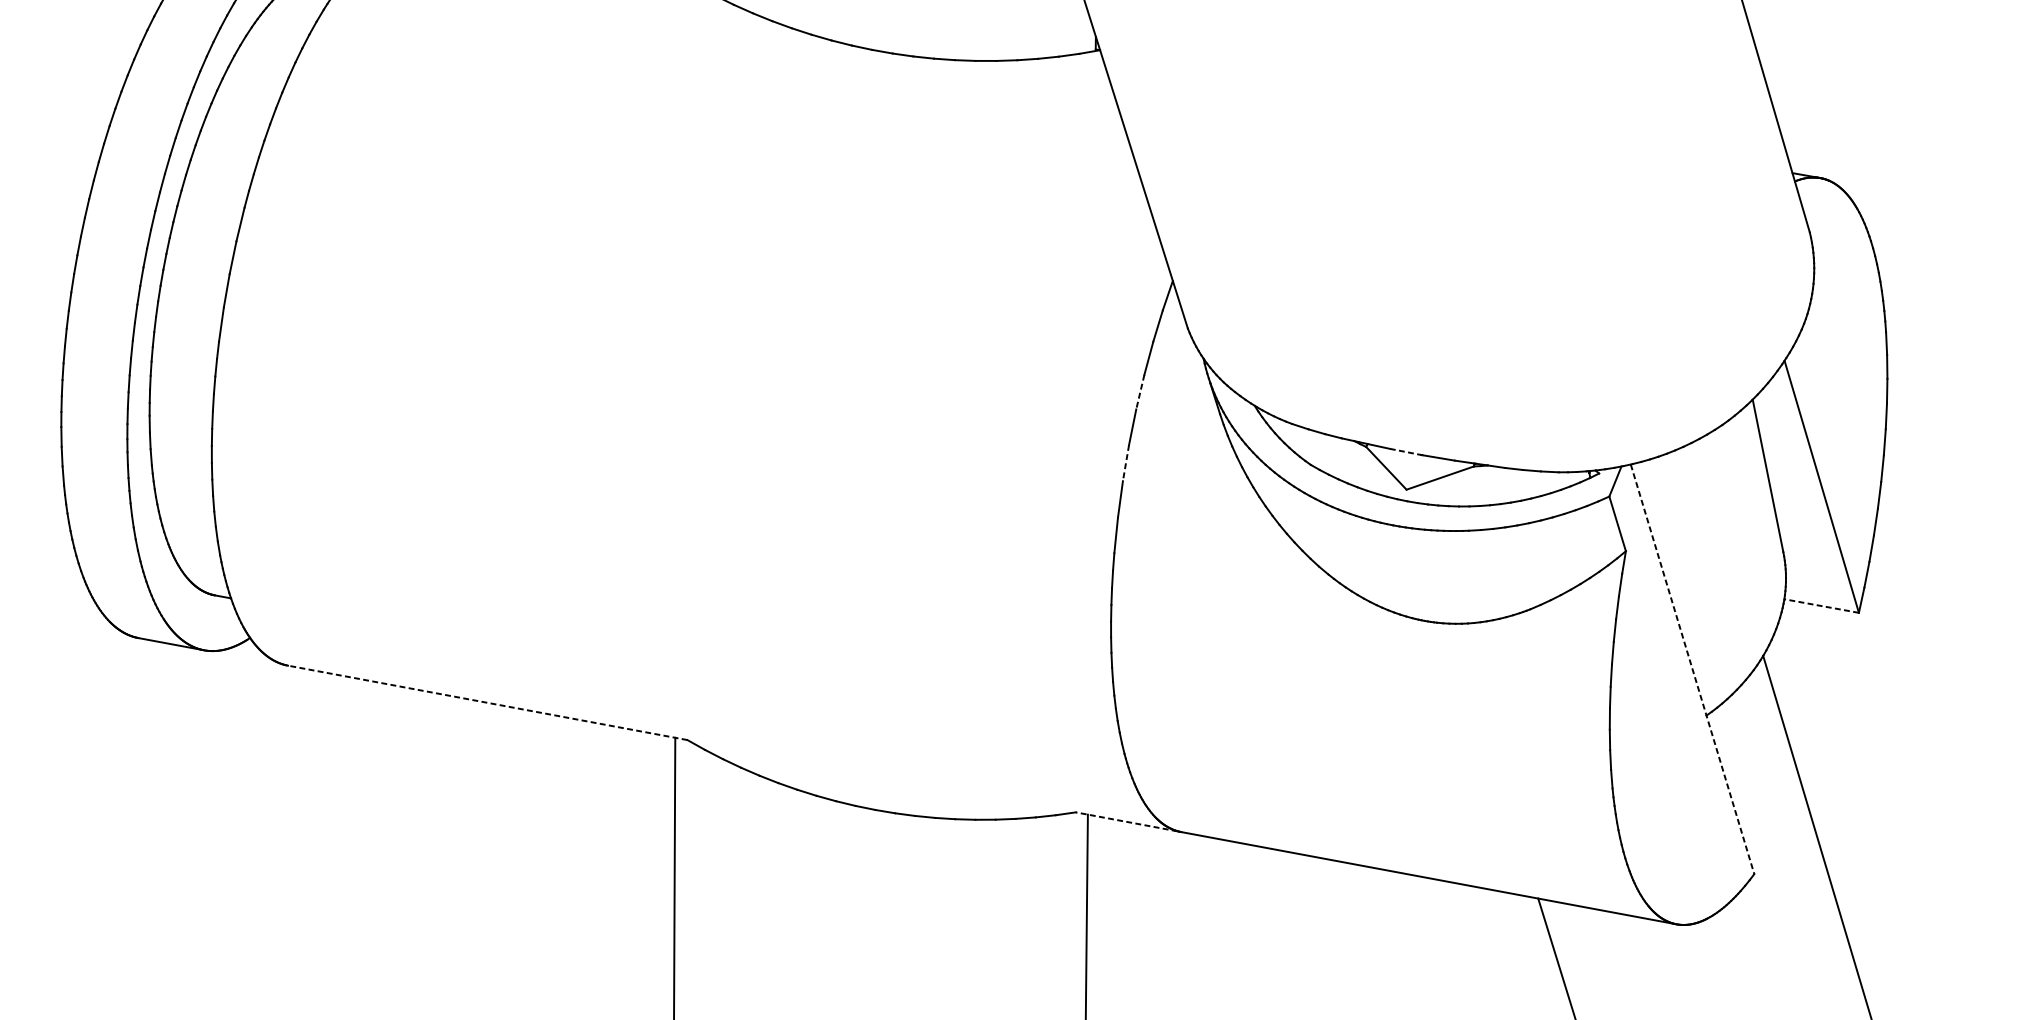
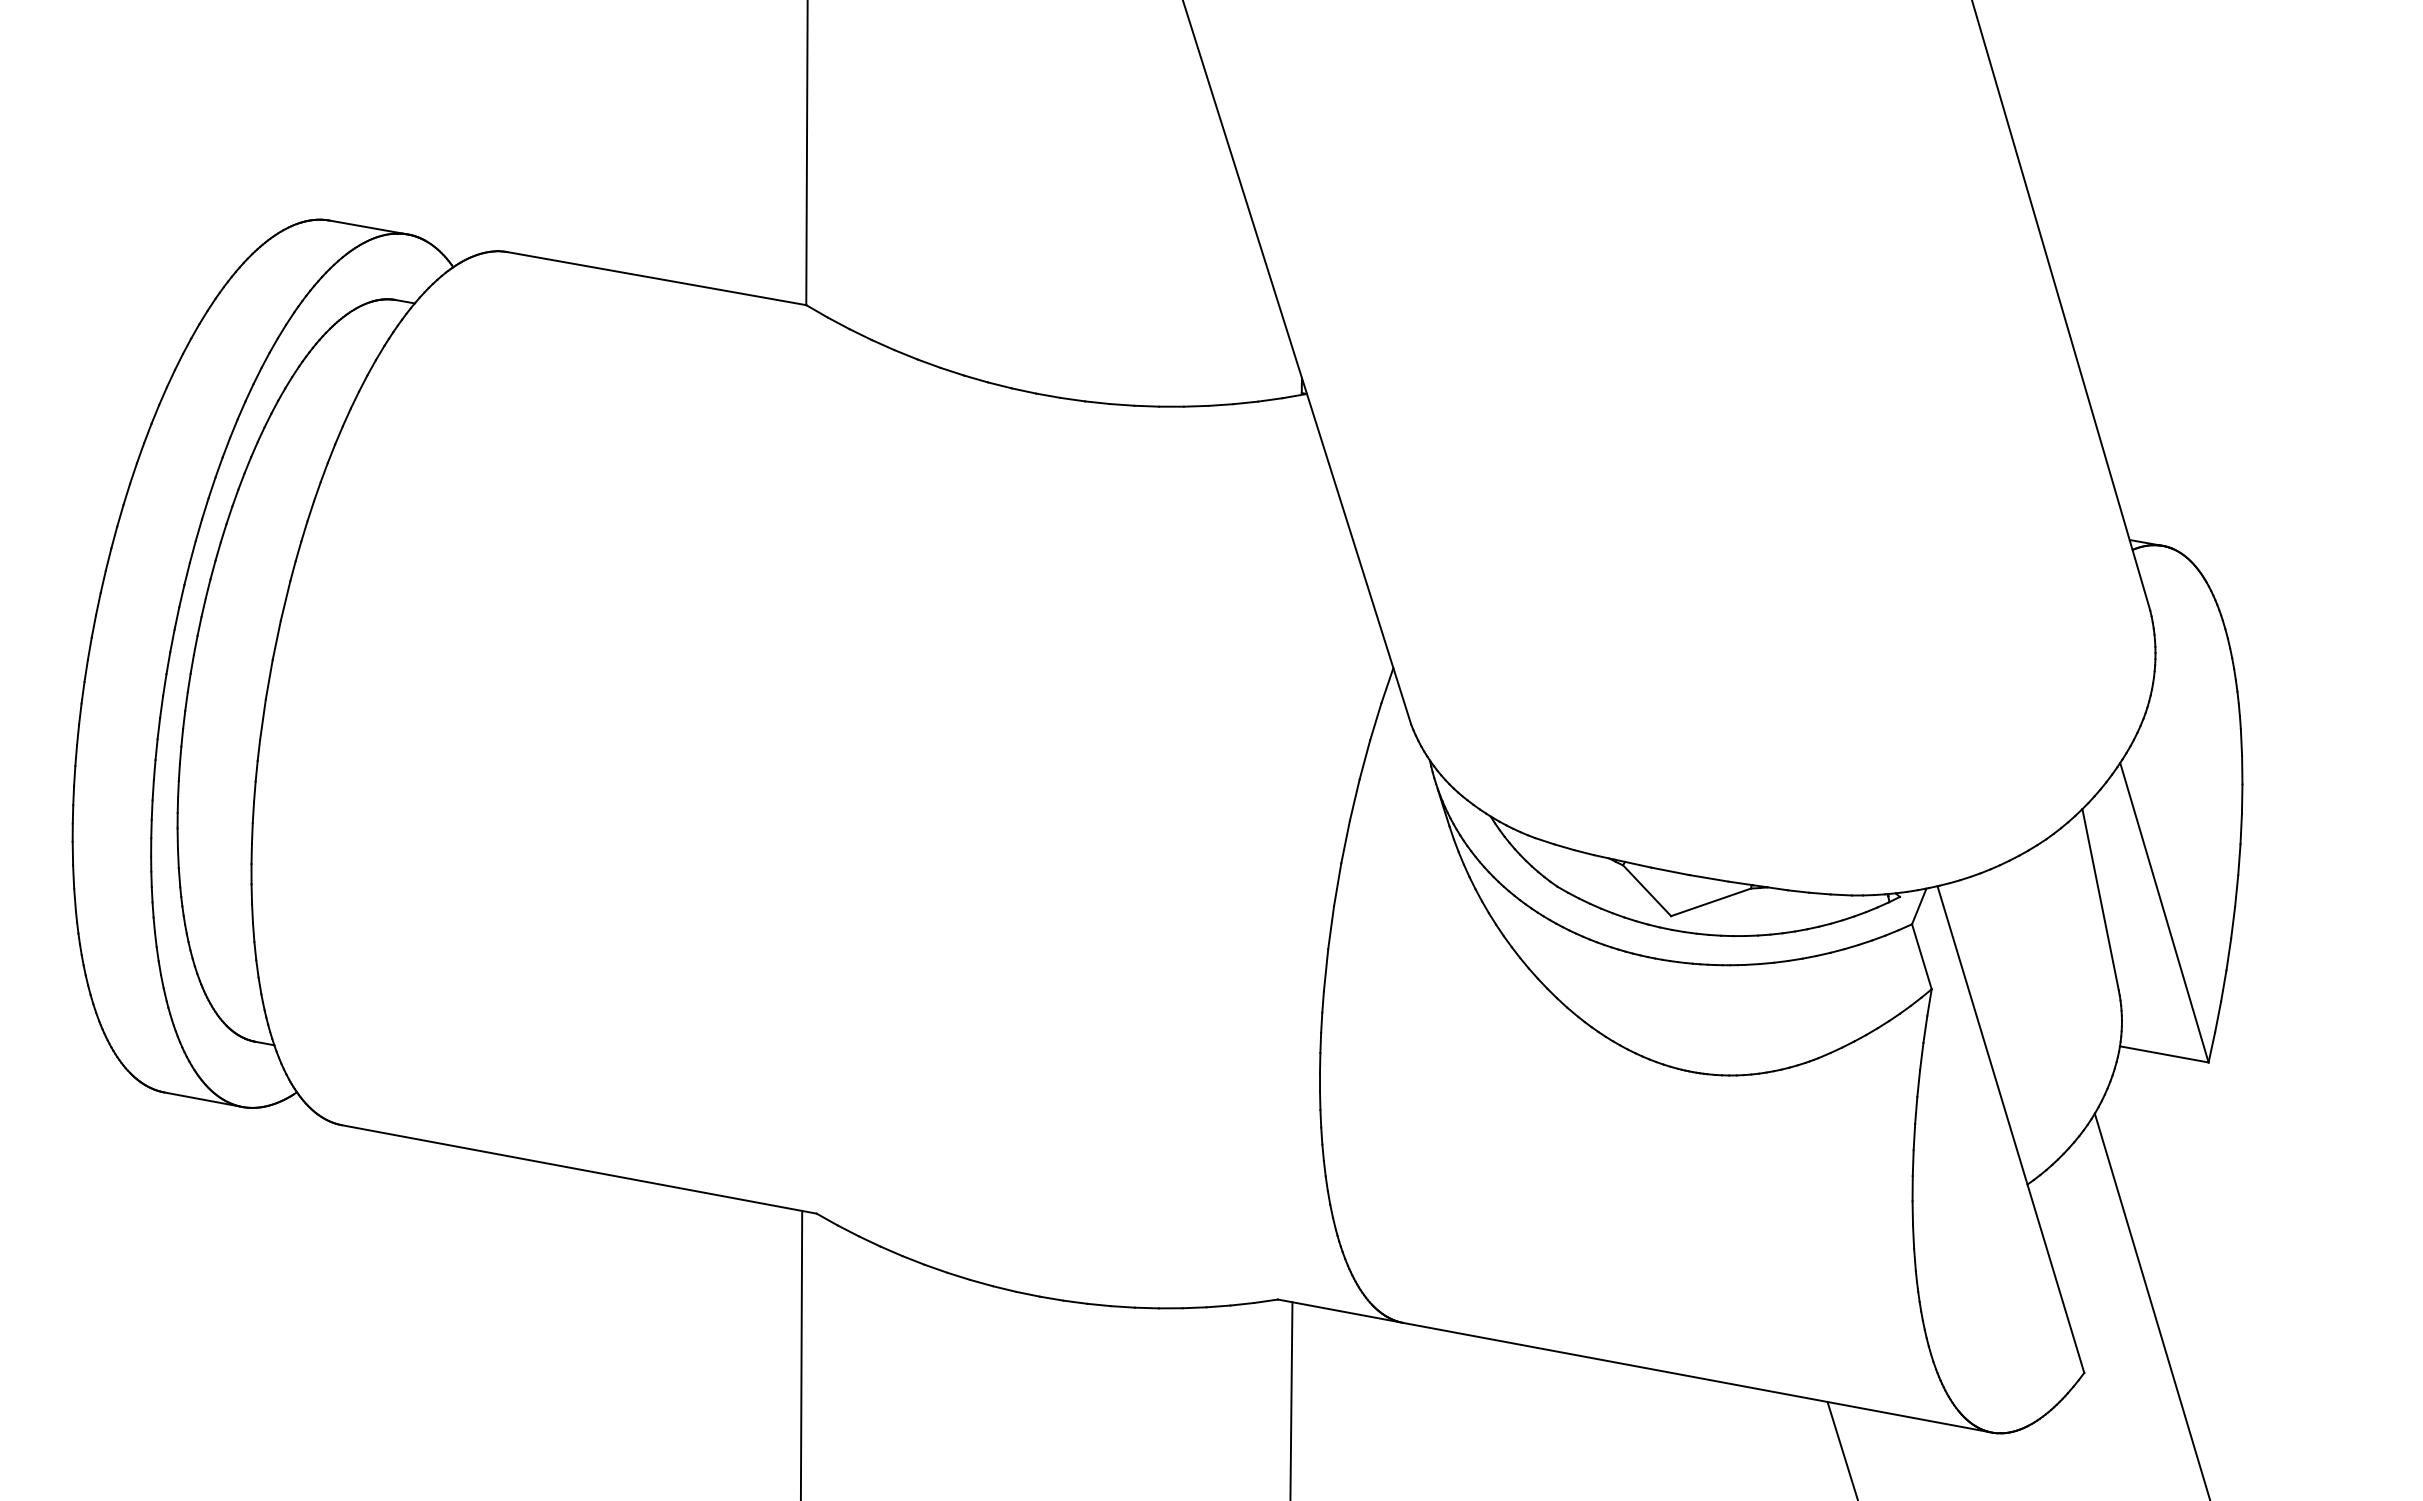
line: (1140, 392) -> (1354, 800), dashed -> solid
line: (1405, 452) -> (1669, 871), dashed -> solid
line: (1125, 463) -> (1337, 884), dashed -> solid
line: (1820, 606) -> (2163, 1054), dashed -> solid
line: (1693, 670) -> (2011, 1130), dashed -> solid
line: (487, 702) -> (578, 1169), dashed -> solid
line: (1126, 821) -> (1338, 1310), dashed -> solid

